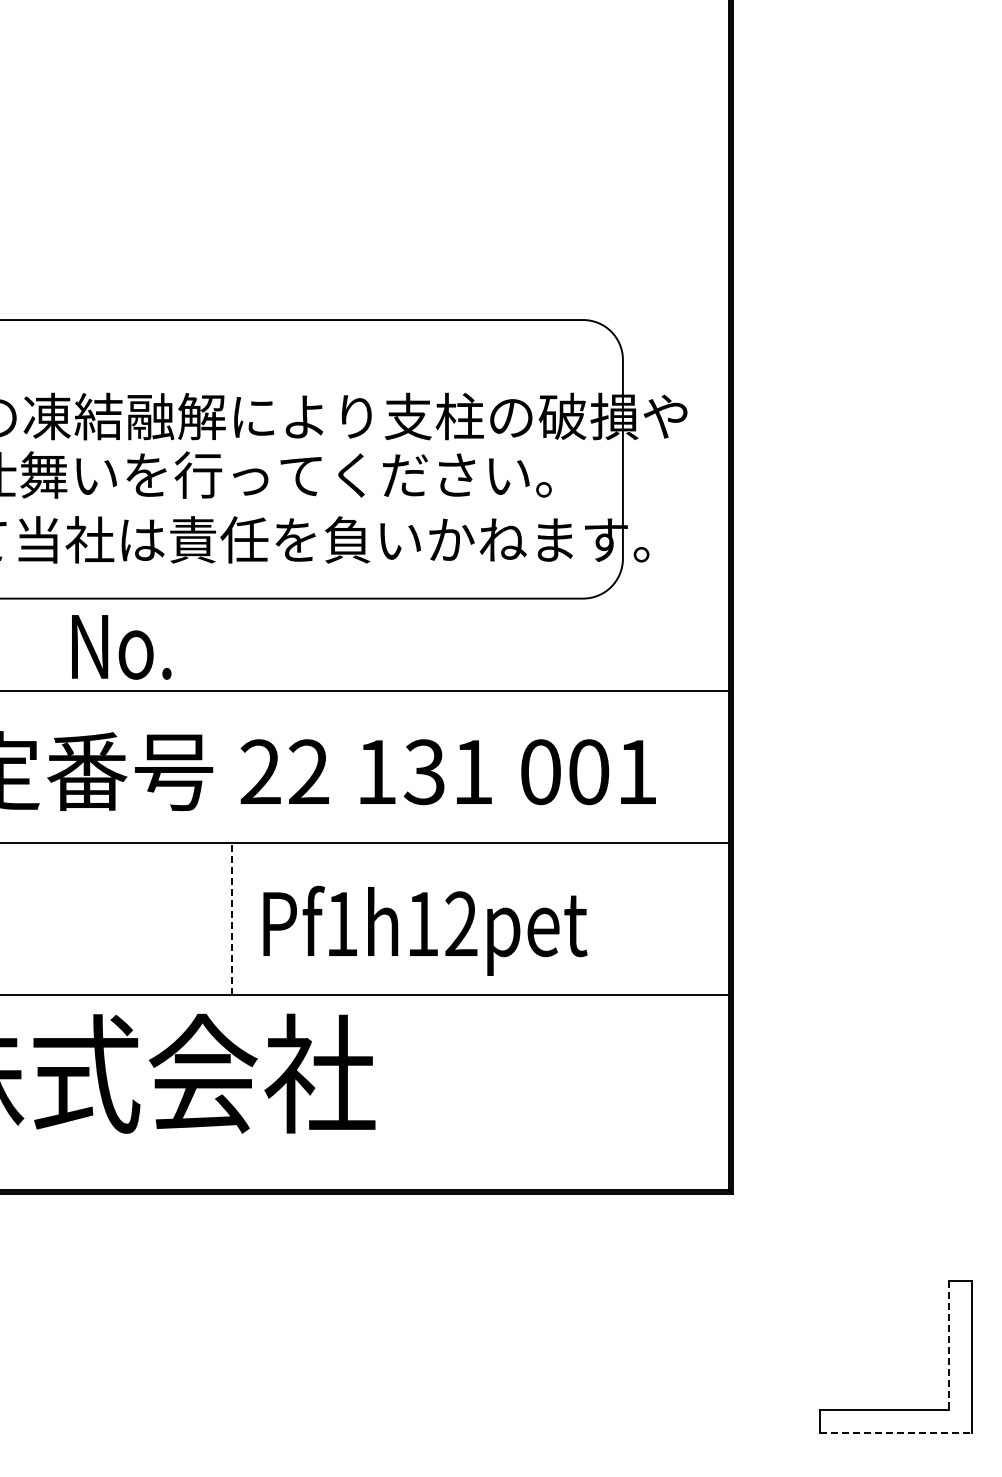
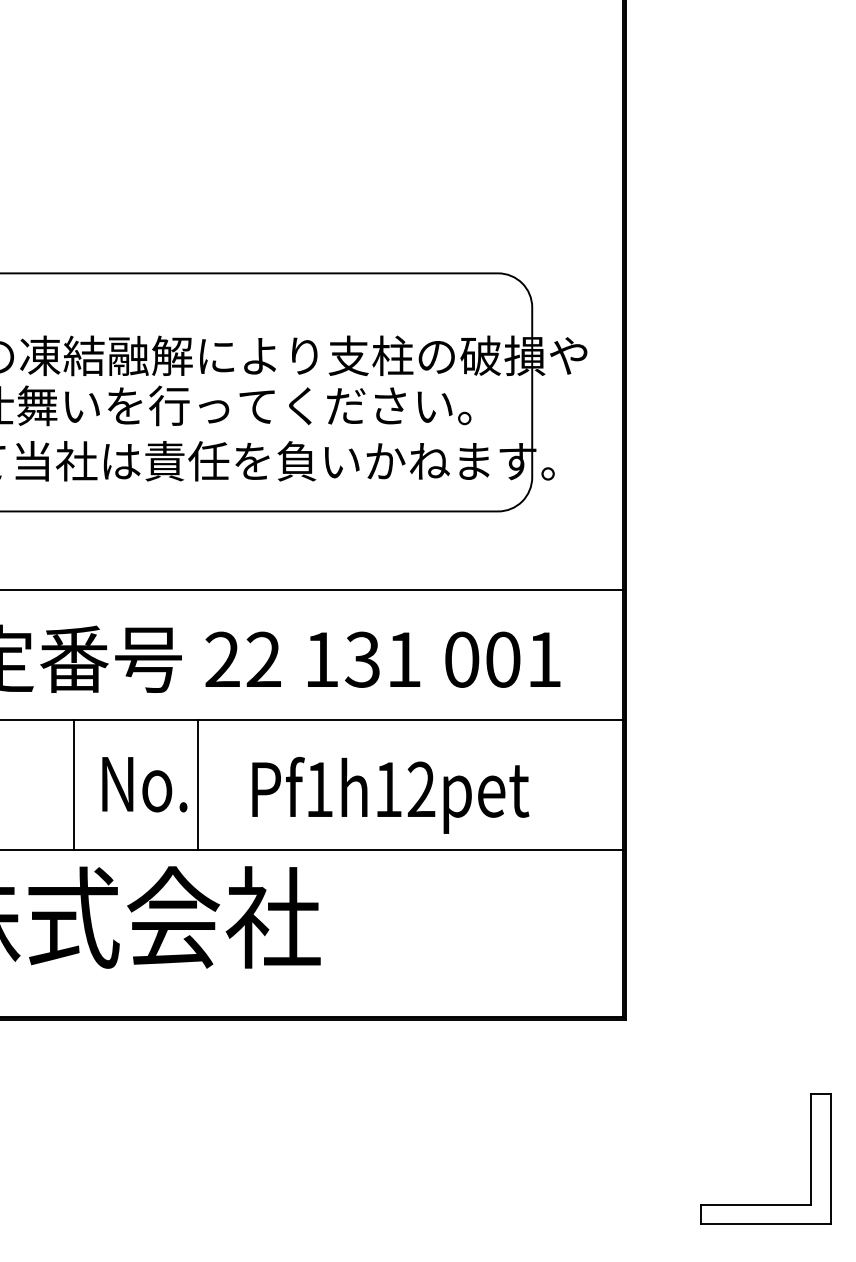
text: (121, 647) -> (144, 784), moved
line: (87, 918) -> (74, 784), added
line: (231, 918) -> (197, 784), dashed -> solid
text: (425, 930) -> (390, 795), moved
line: (949, 1345) -> (811, 1149), dashed -> solid
line: (896, 1432) -> (765, 1224), dashed -> solid

